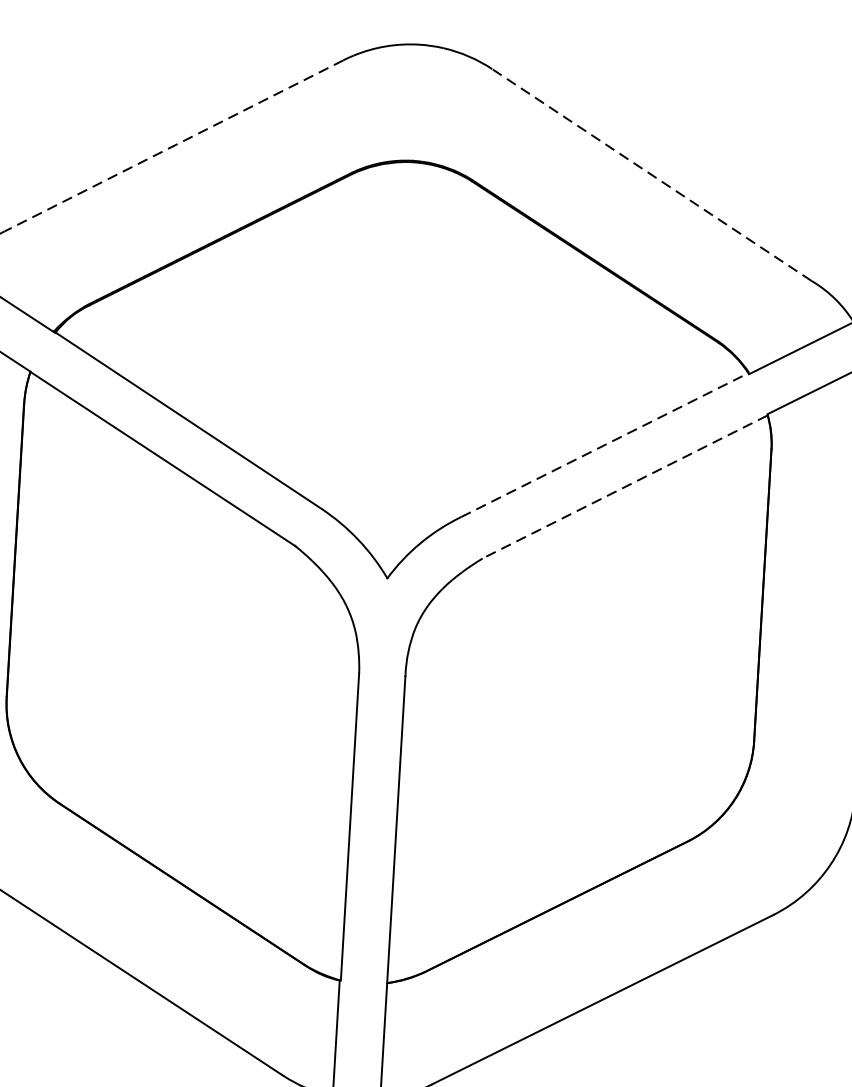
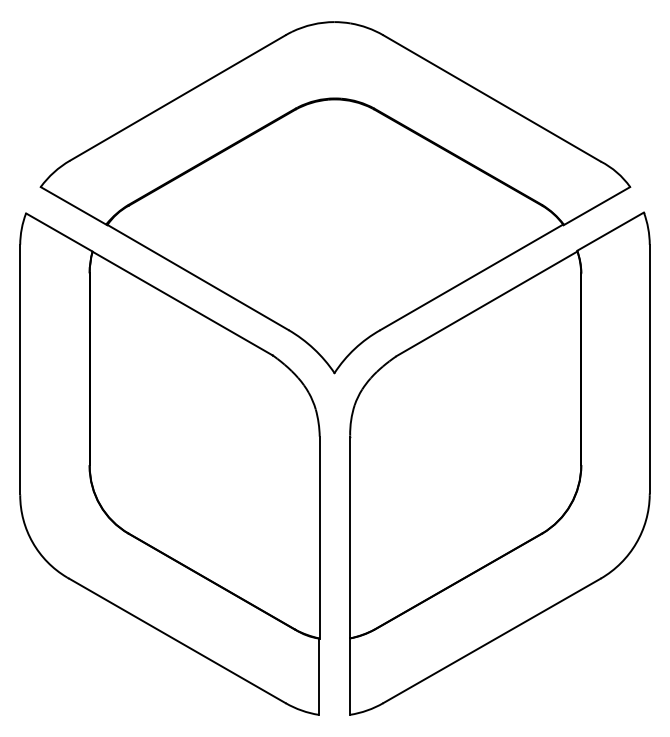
line: (173, 145) -> (177, 97), dashed -> solid
line: (652, 175) -> (492, 98), dashed -> solid
line: (605, 445) -> (472, 277), dashed -> solid
line: (624, 486) -> (486, 303), dashed -> solid

